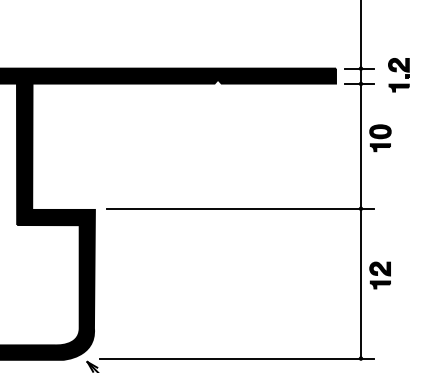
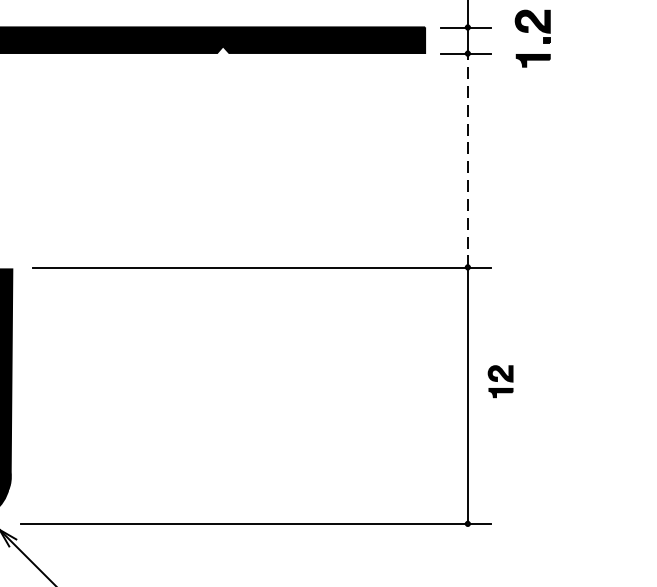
part: (380, 138) -> (501, 147), removed
line: (360, 145) -> (467, 159), solid -> dashed
part: (379, 275) -> (499, 381), size x0.7

